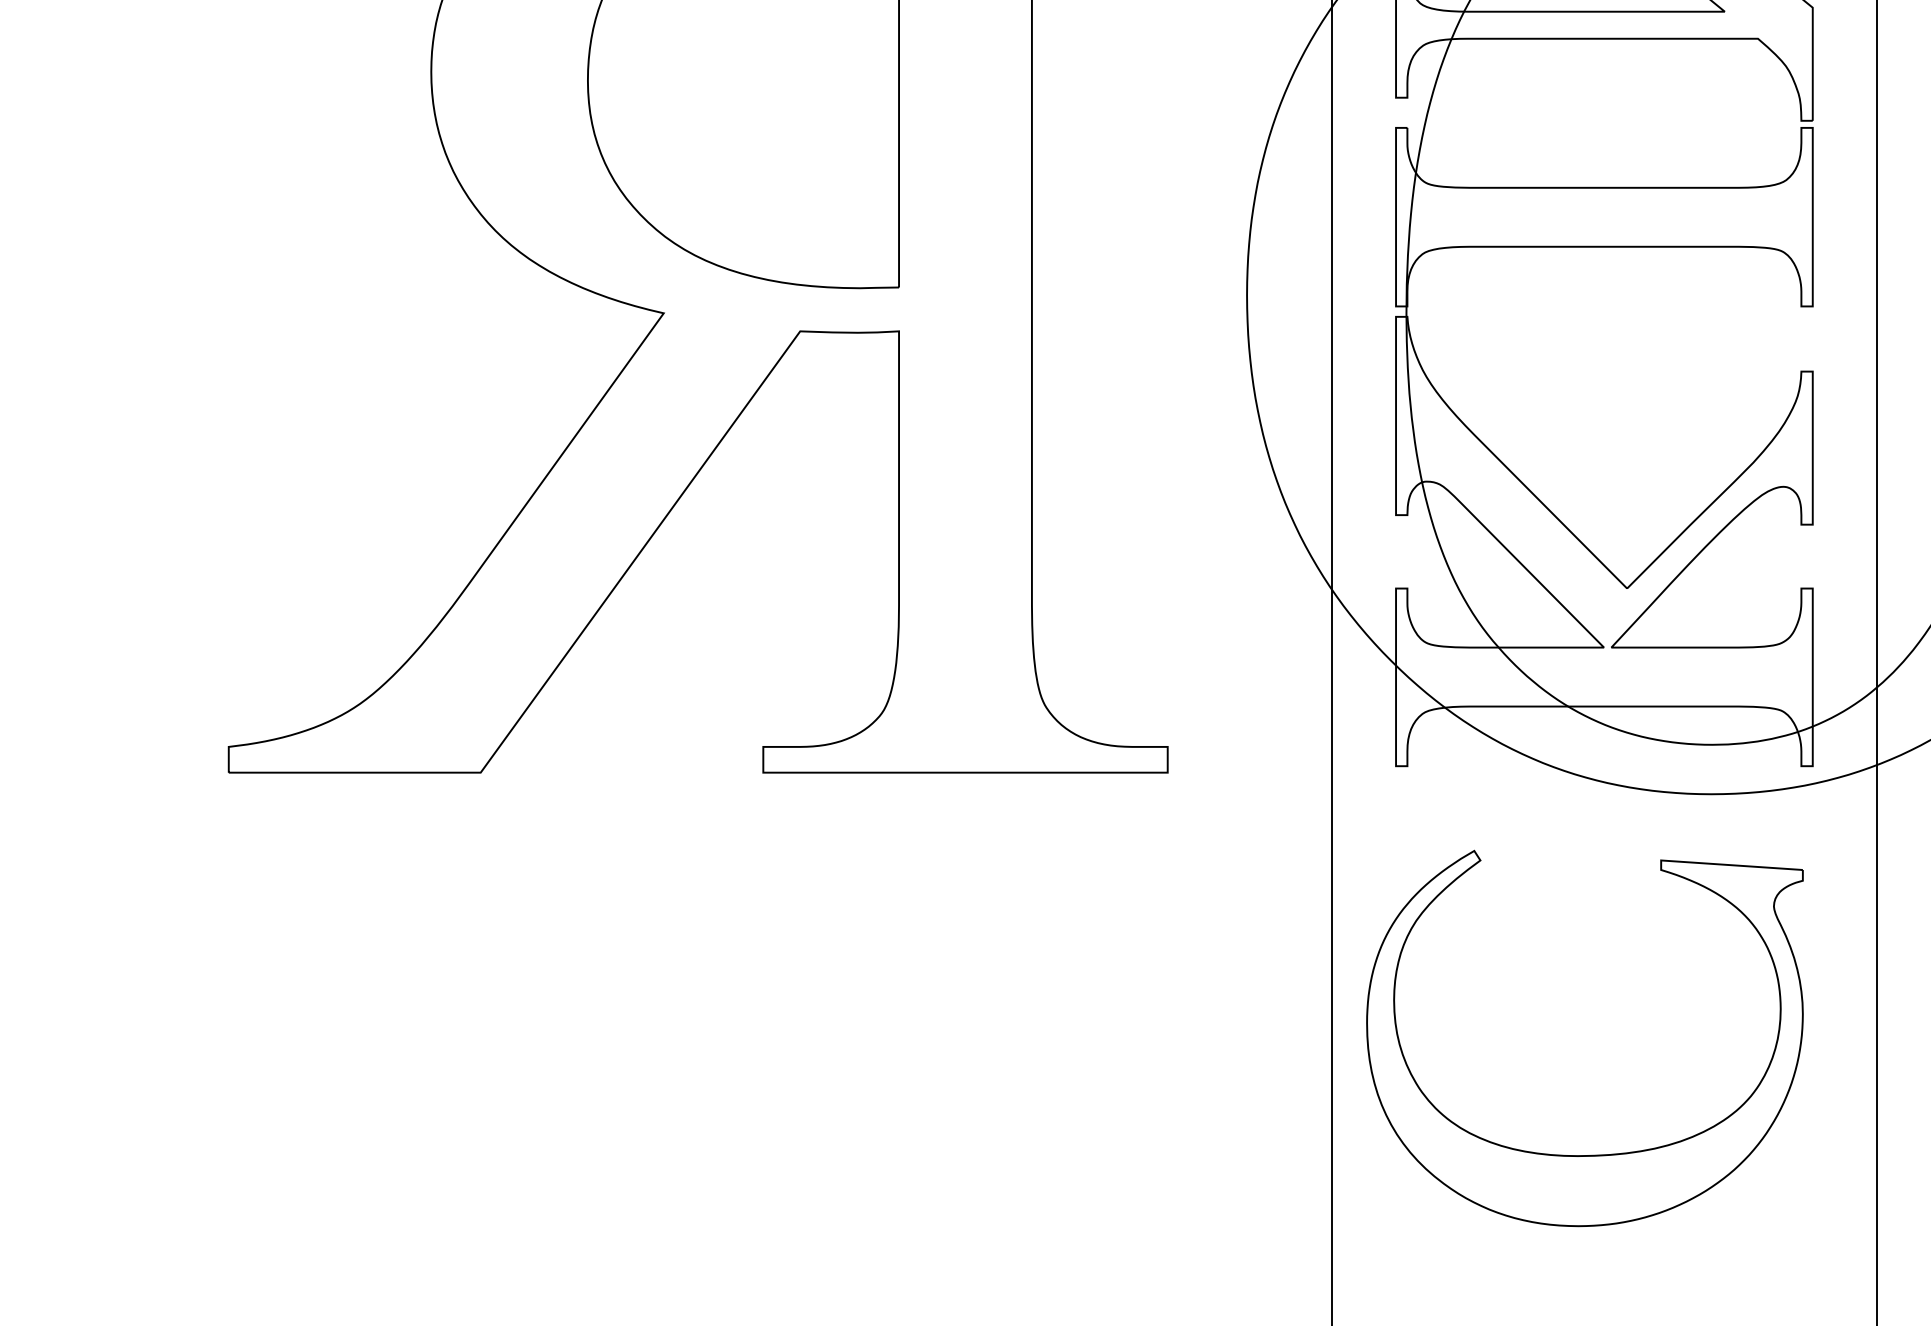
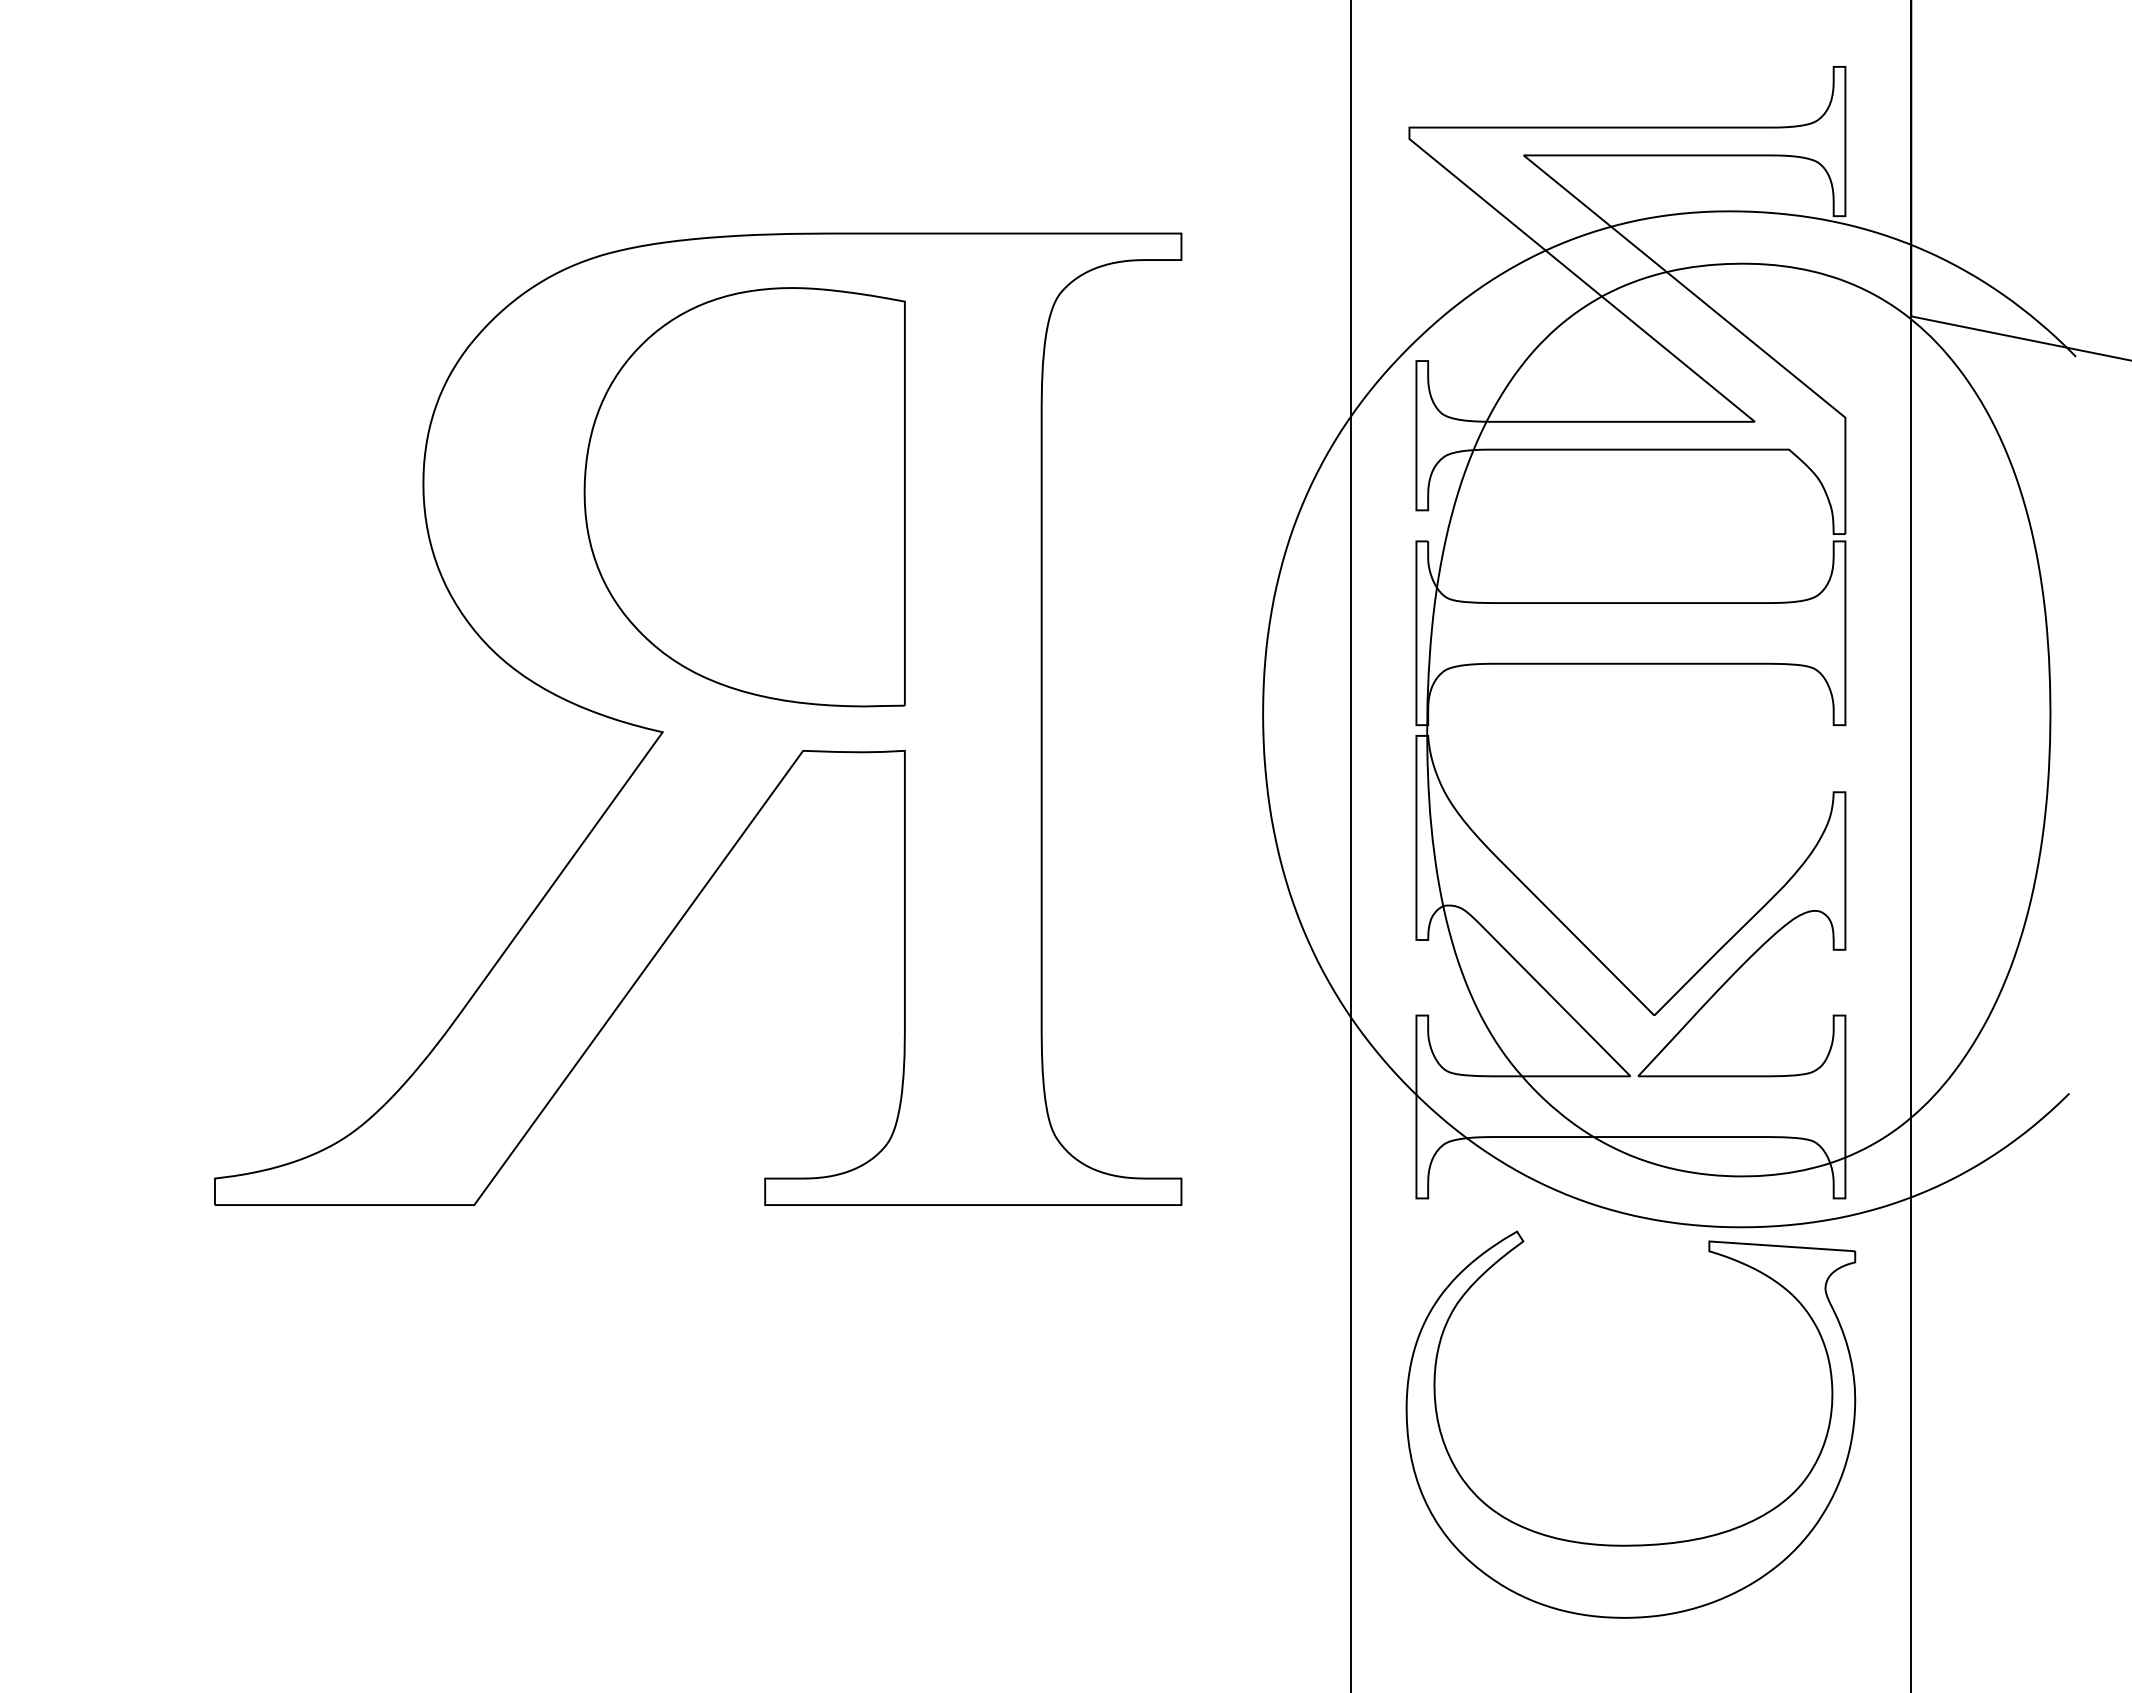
part: (1584, 1154) -> (1630, 1544), moved

